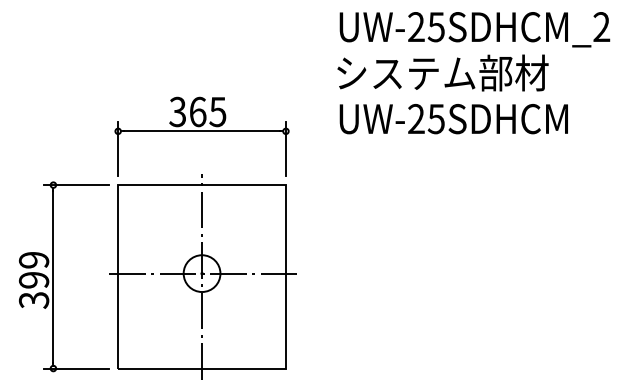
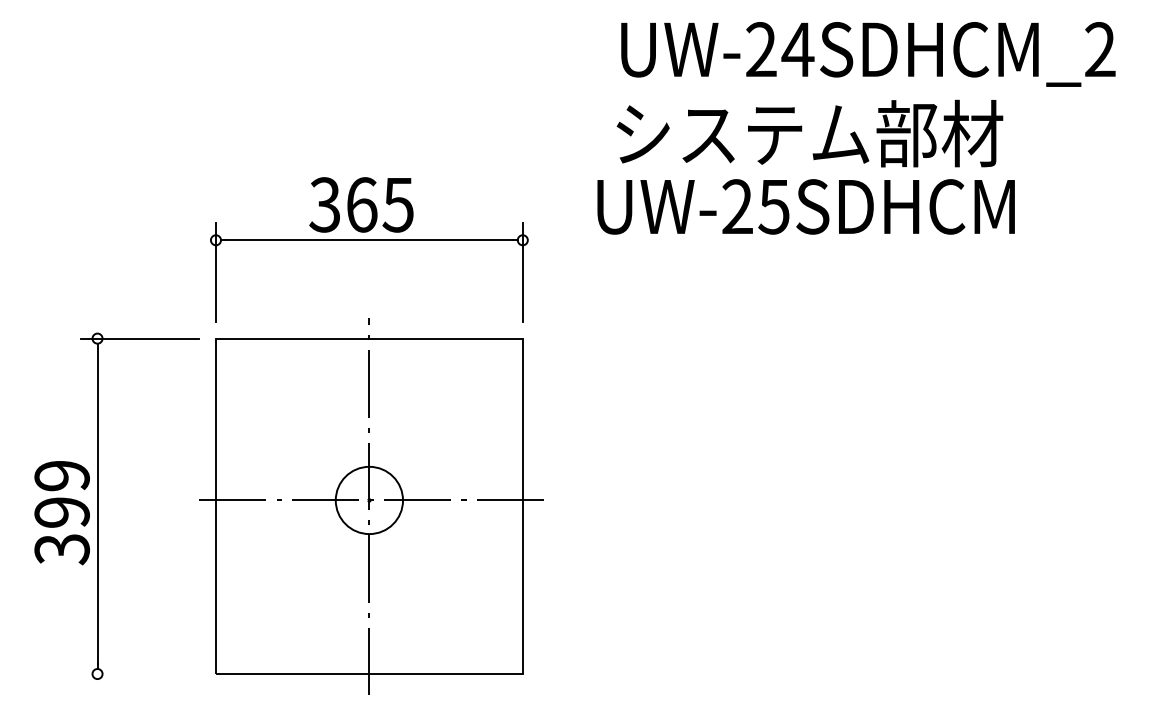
text: (436, 27) -> (798, 50), UW-25SDHCM_2 -> UW-24SDHCM_2
text: (453, 119) -> (805, 207), moved
line: (76, 368) -> (139, 673), removed

